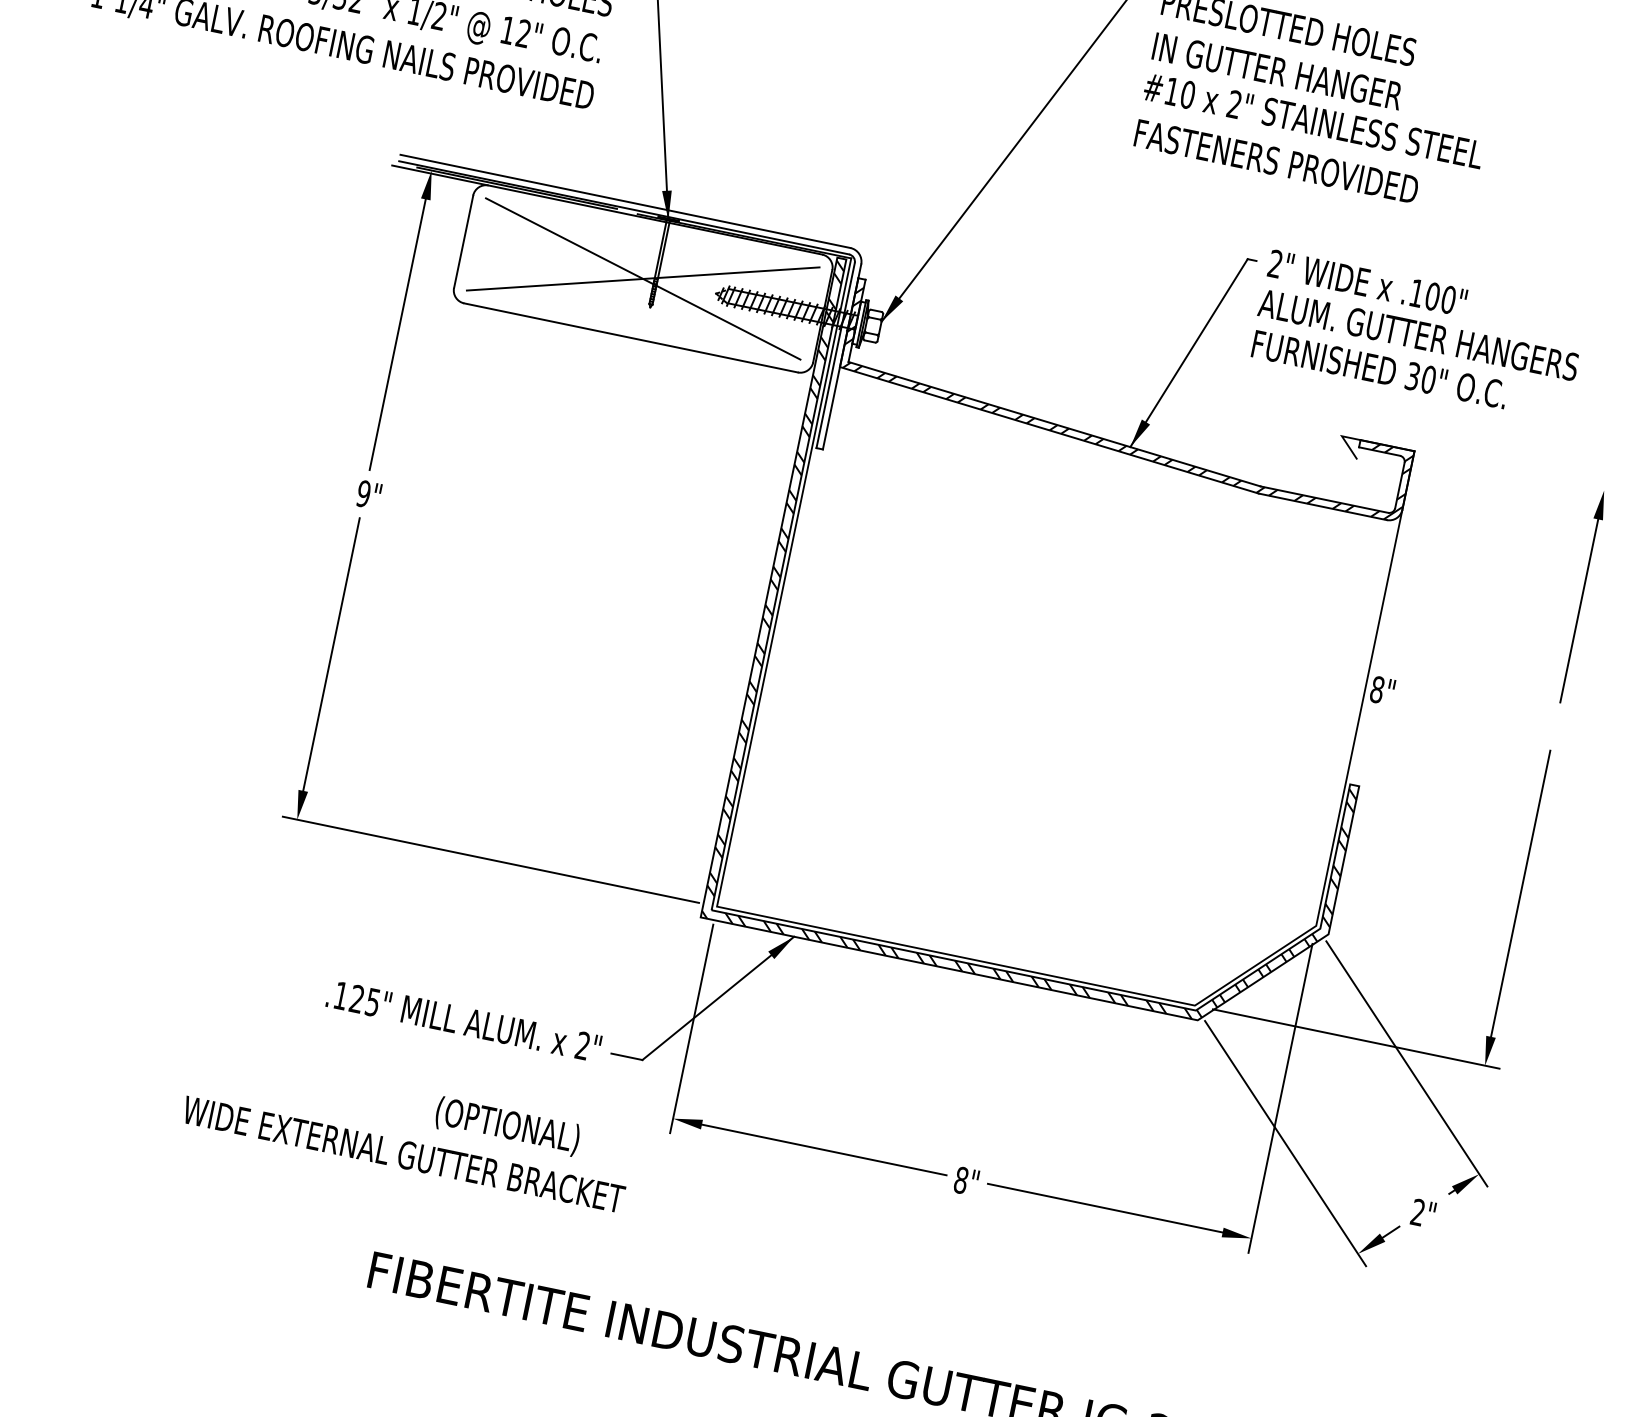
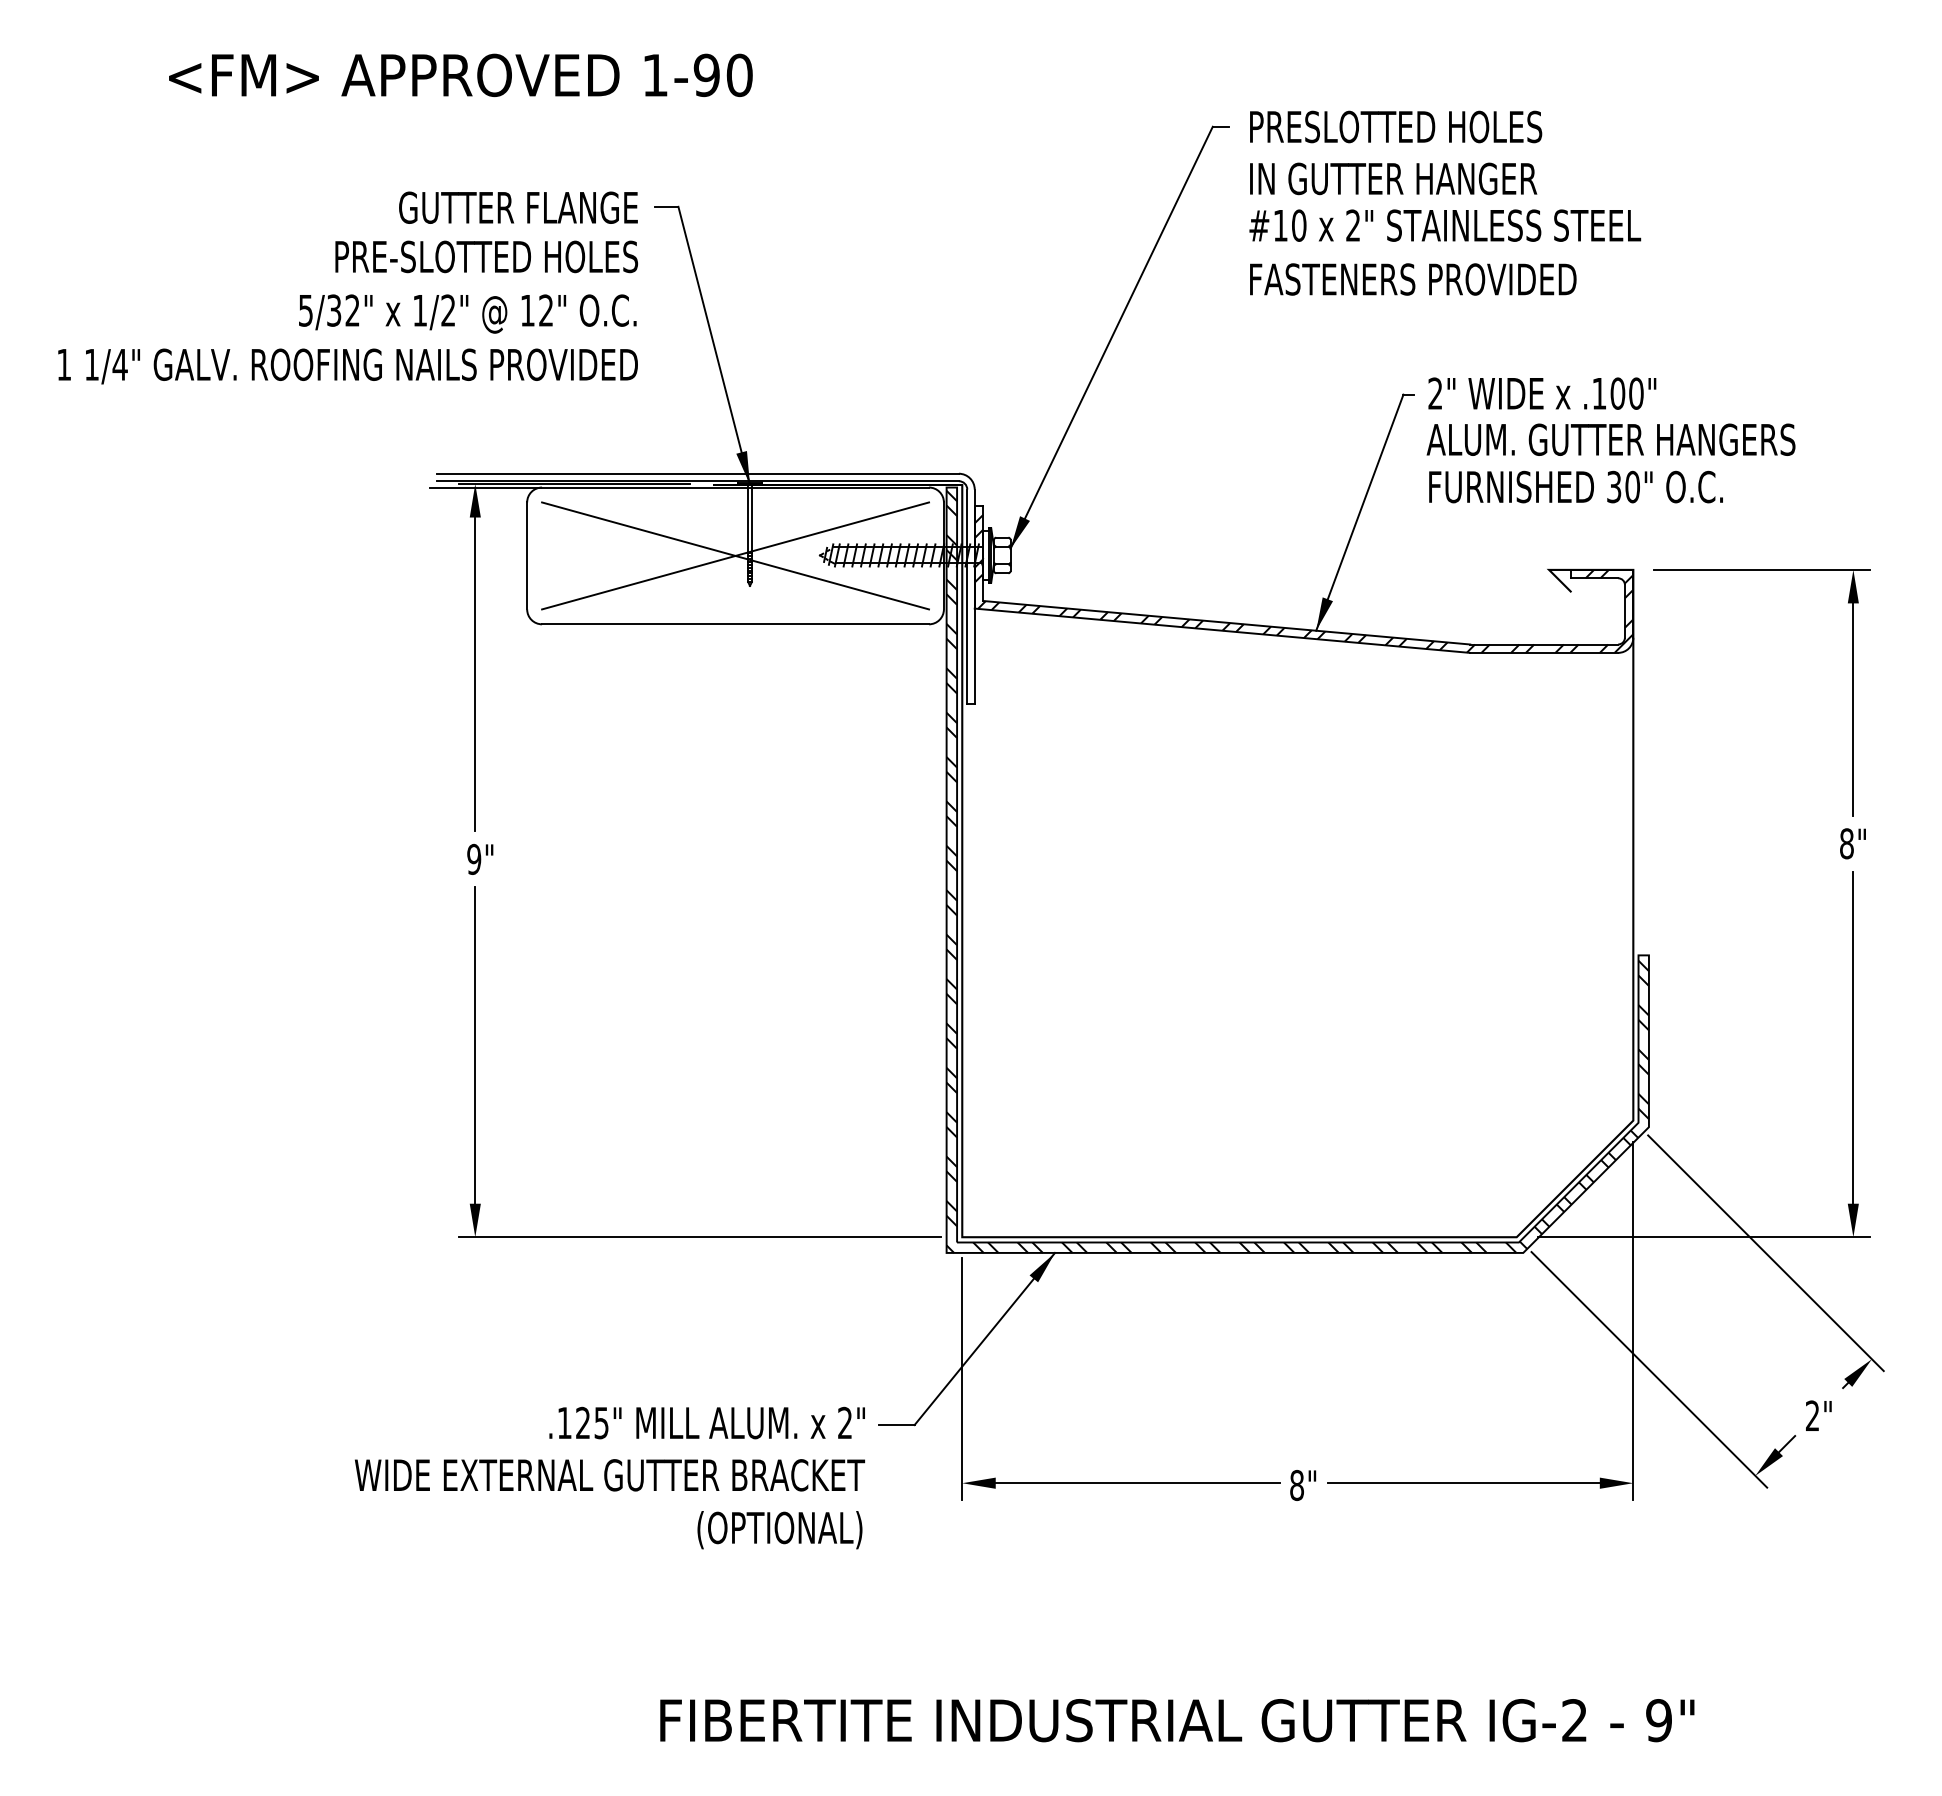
line: (1525, 473) -> (1762, 569), added
text: (1382, 690) -> (1852, 843), moved
text: (403, 1154) -> (609, 1475), moved

